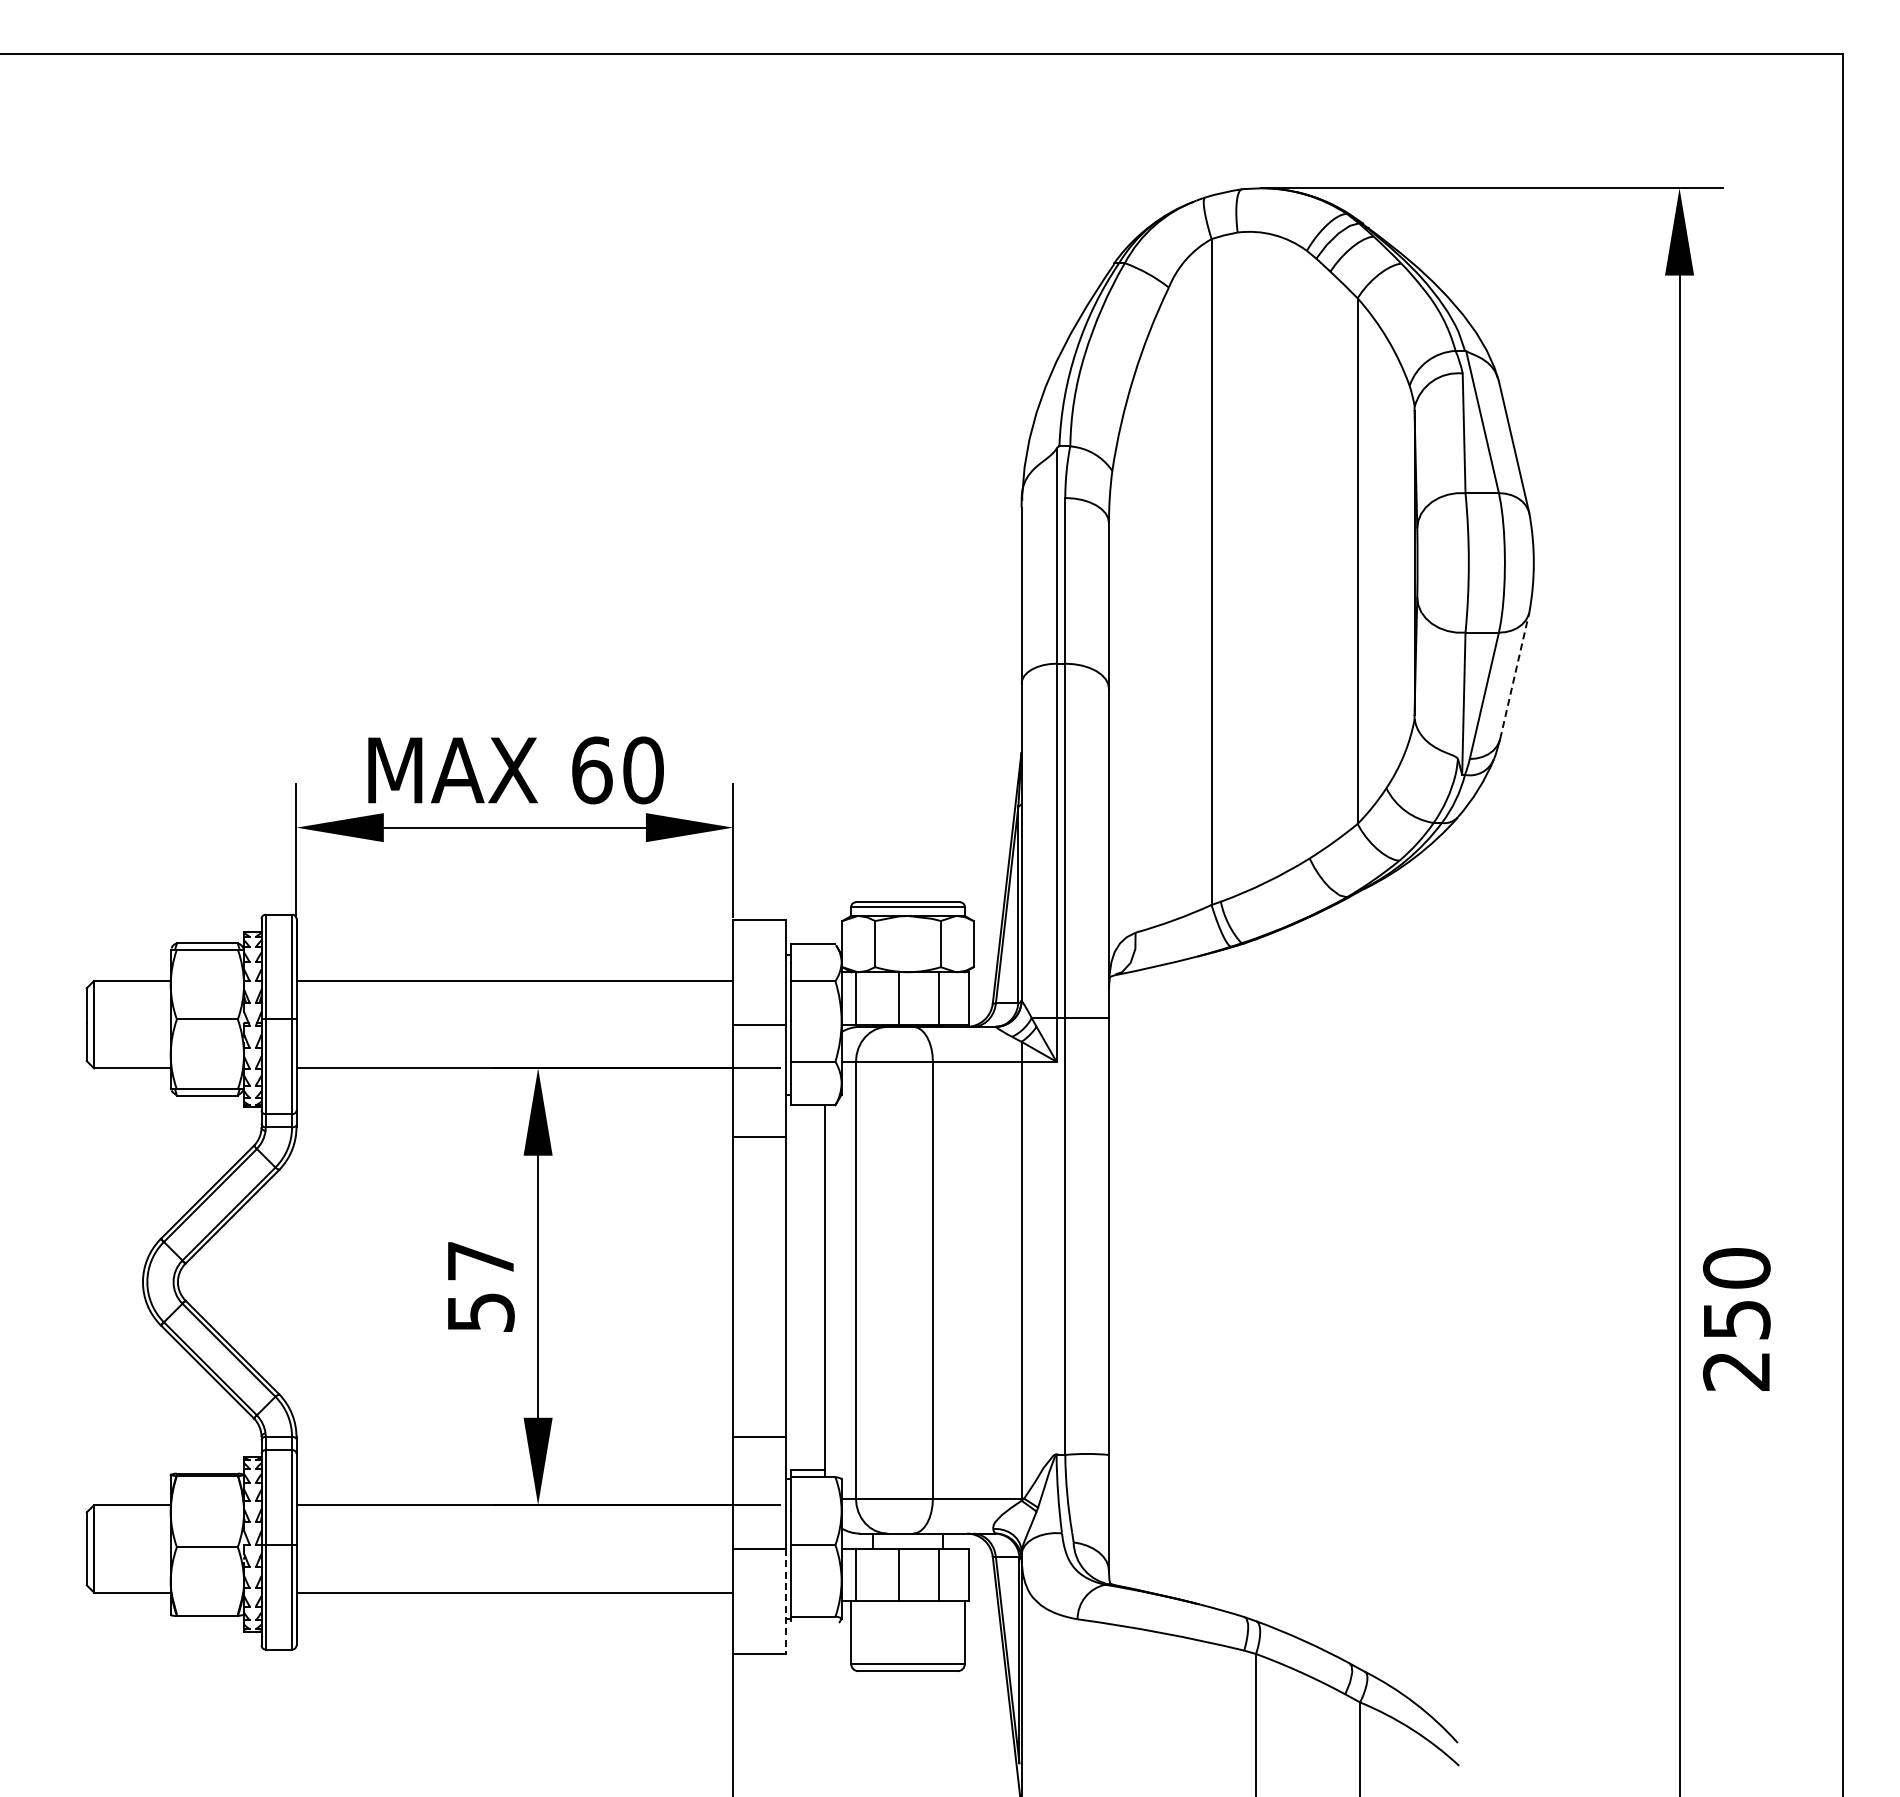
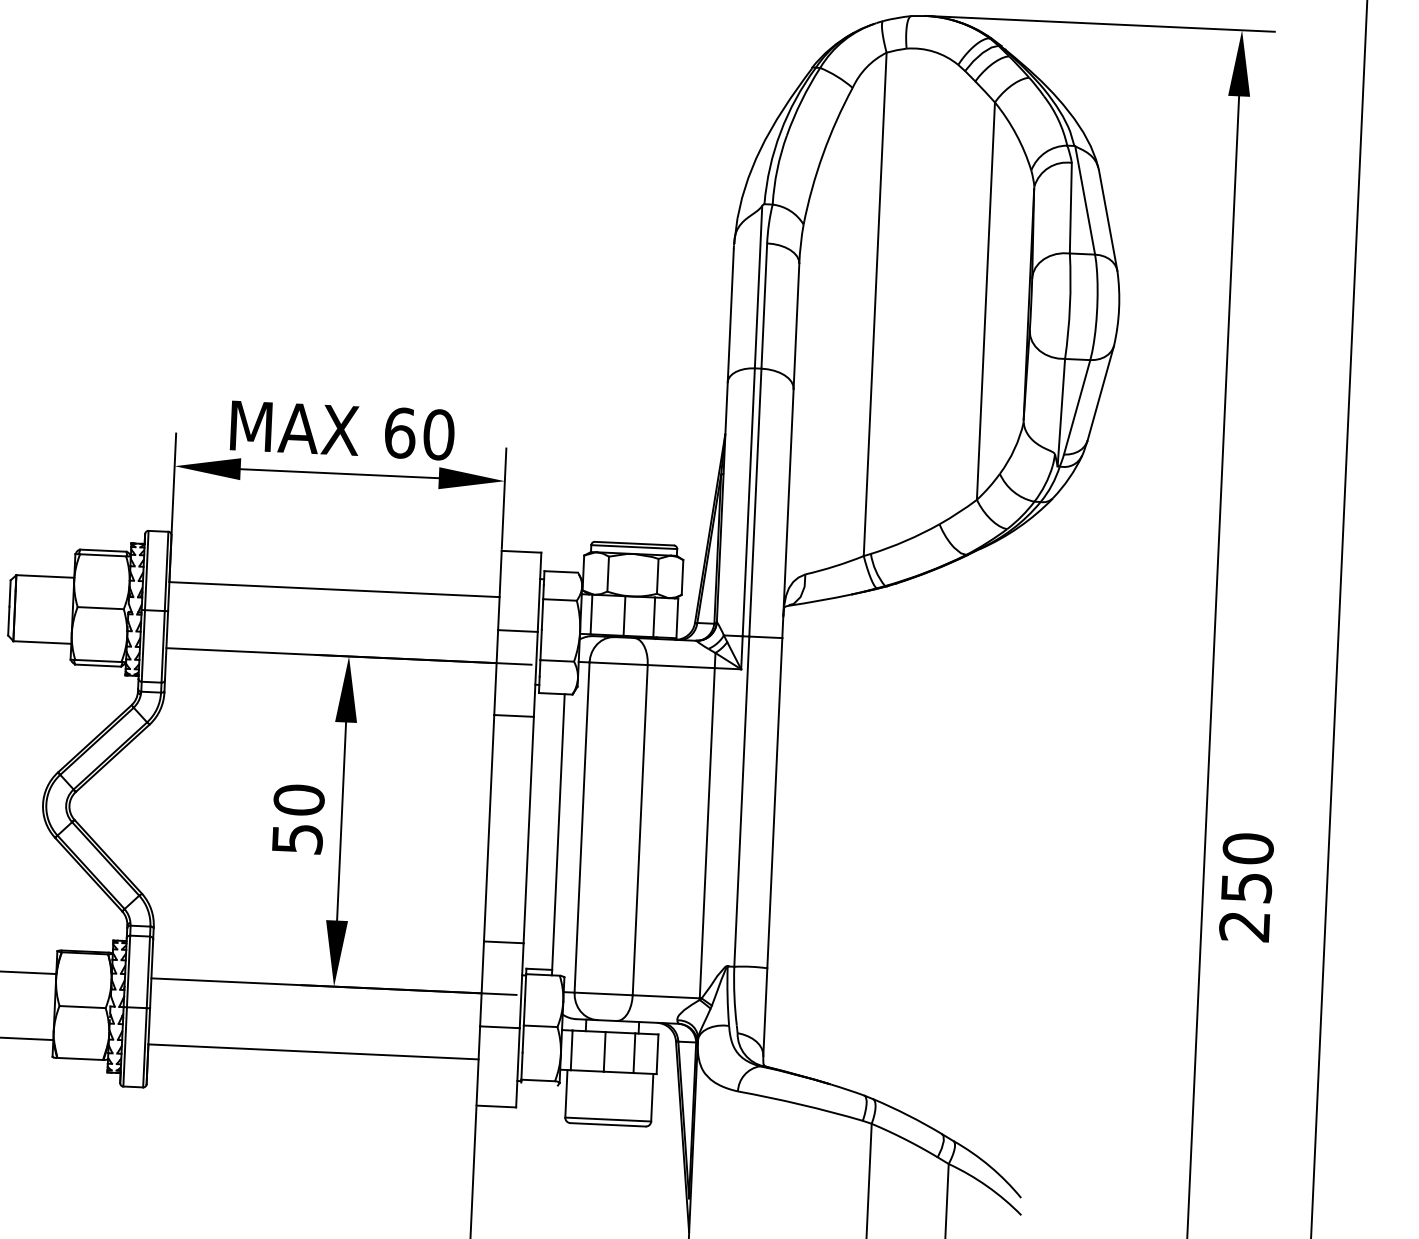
line: (1514, 675) -> (1100, 393), dashed -> solid
text: (480, 1260) -> (298, 799), 57 -> 50
line: (785, 1601) -> (517, 1067), dashed -> solid

